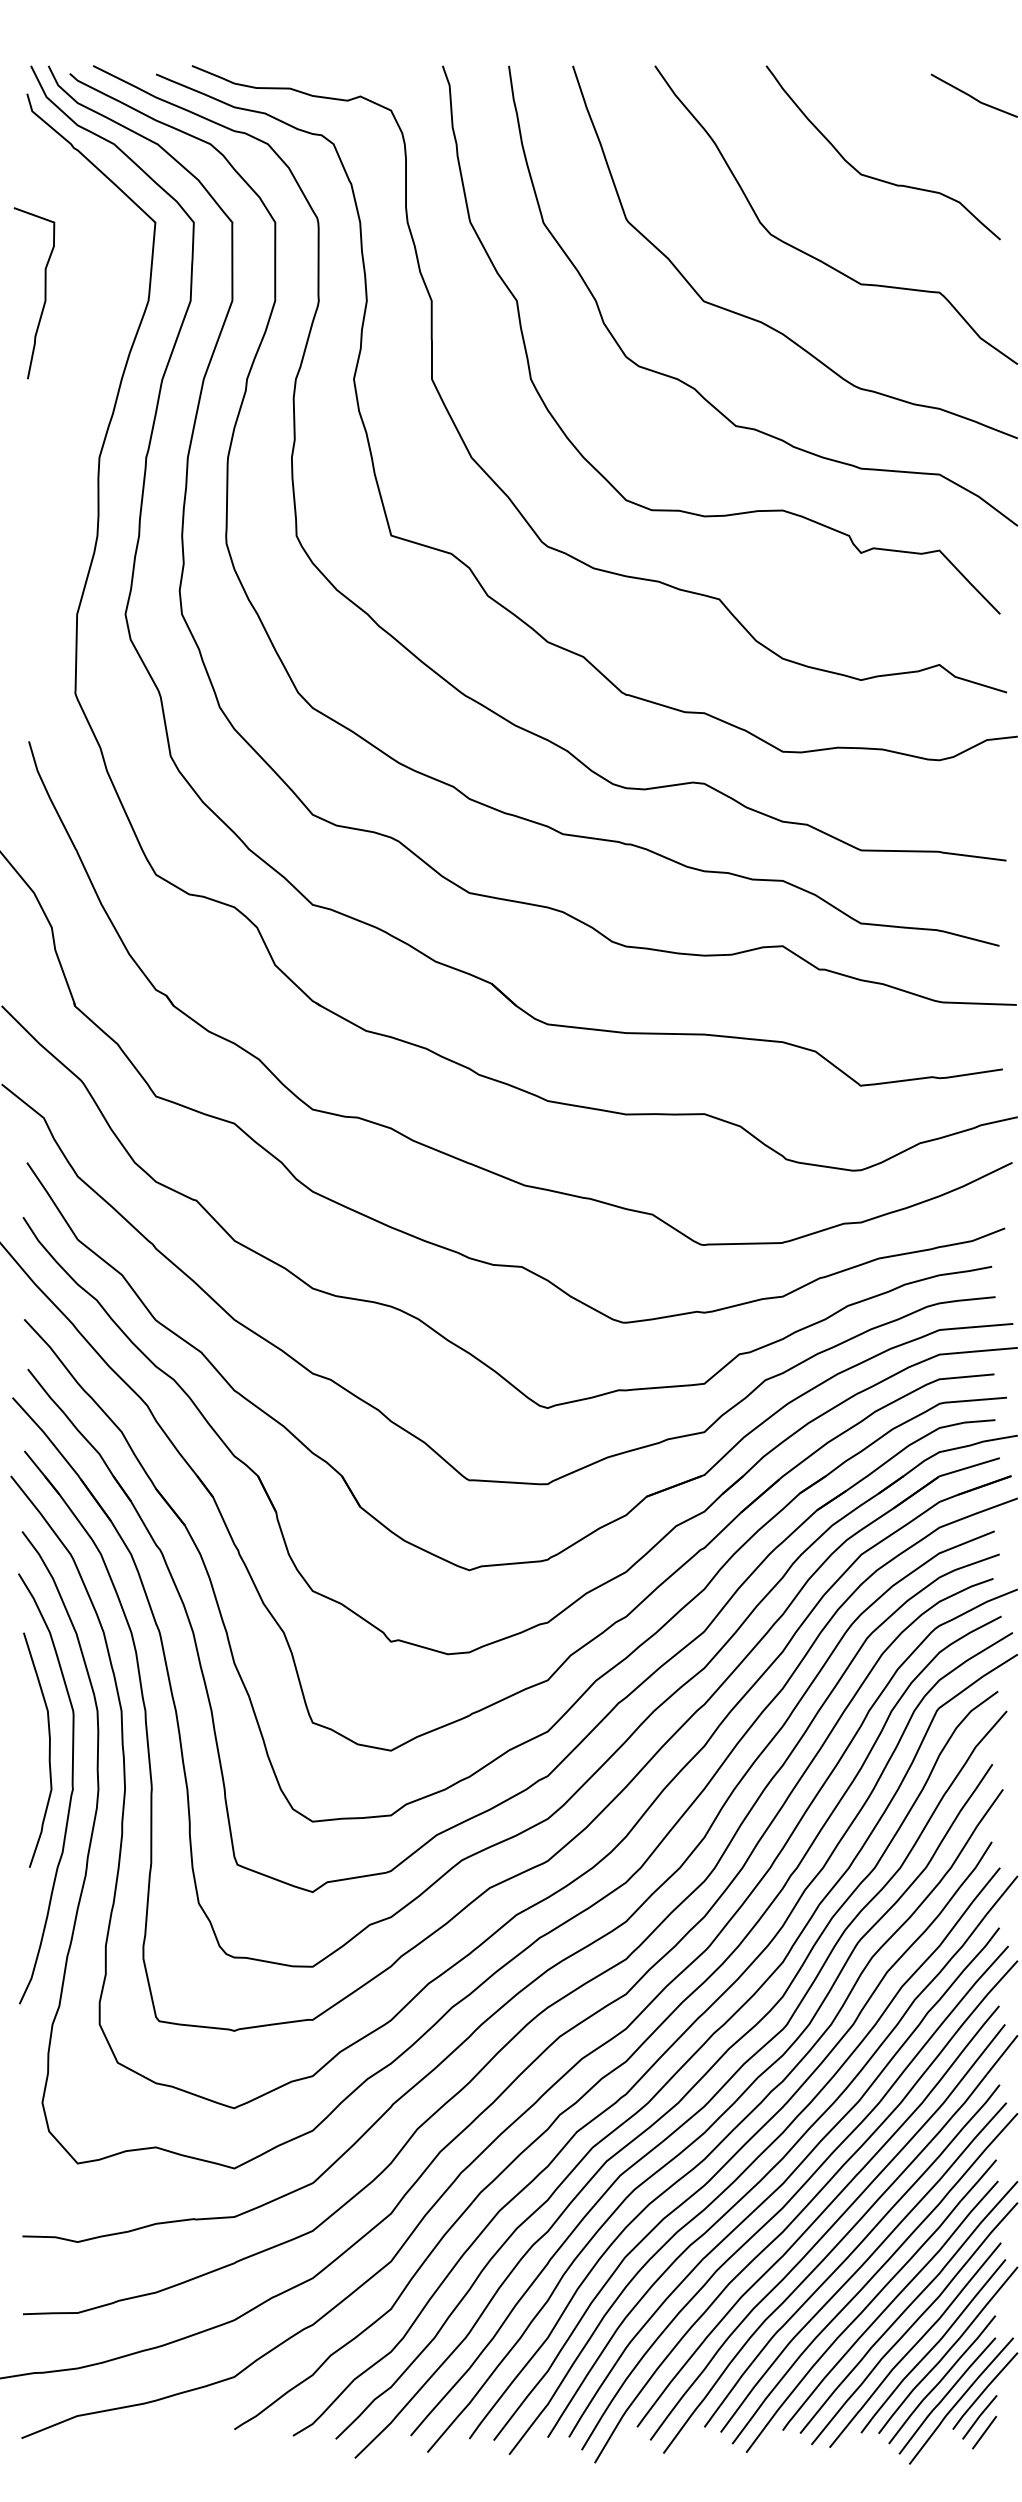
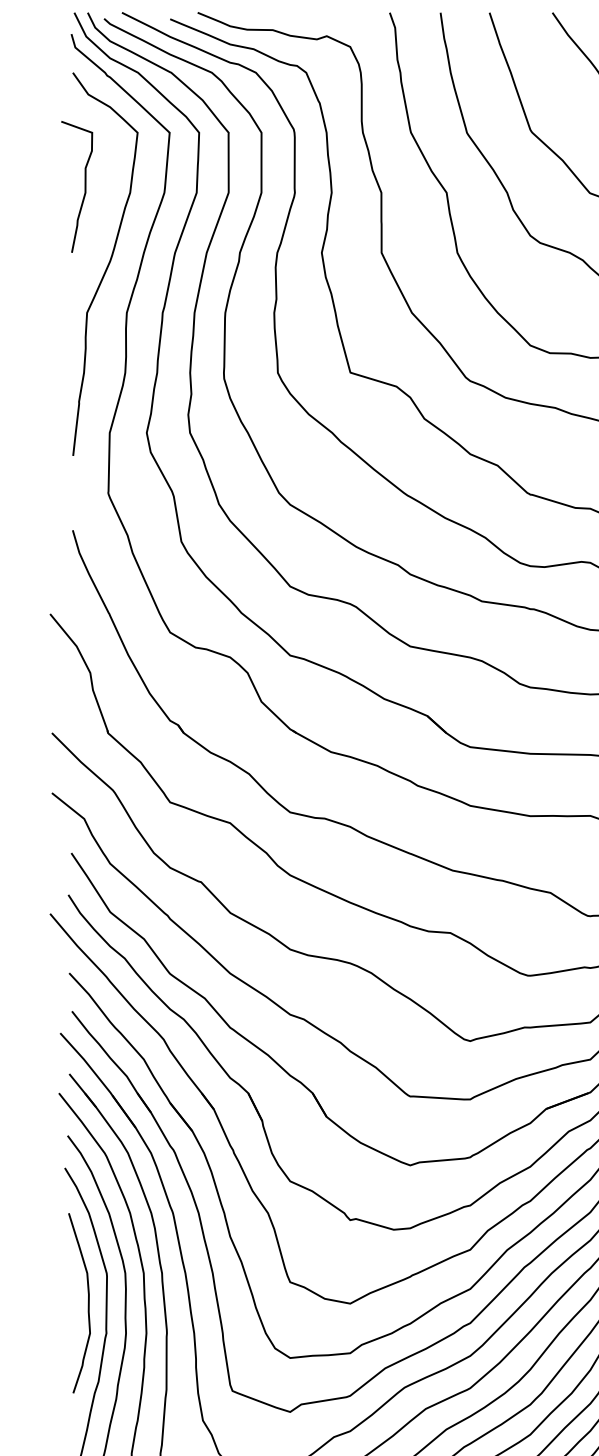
curve: (74, 394) -> (107, 264), added

